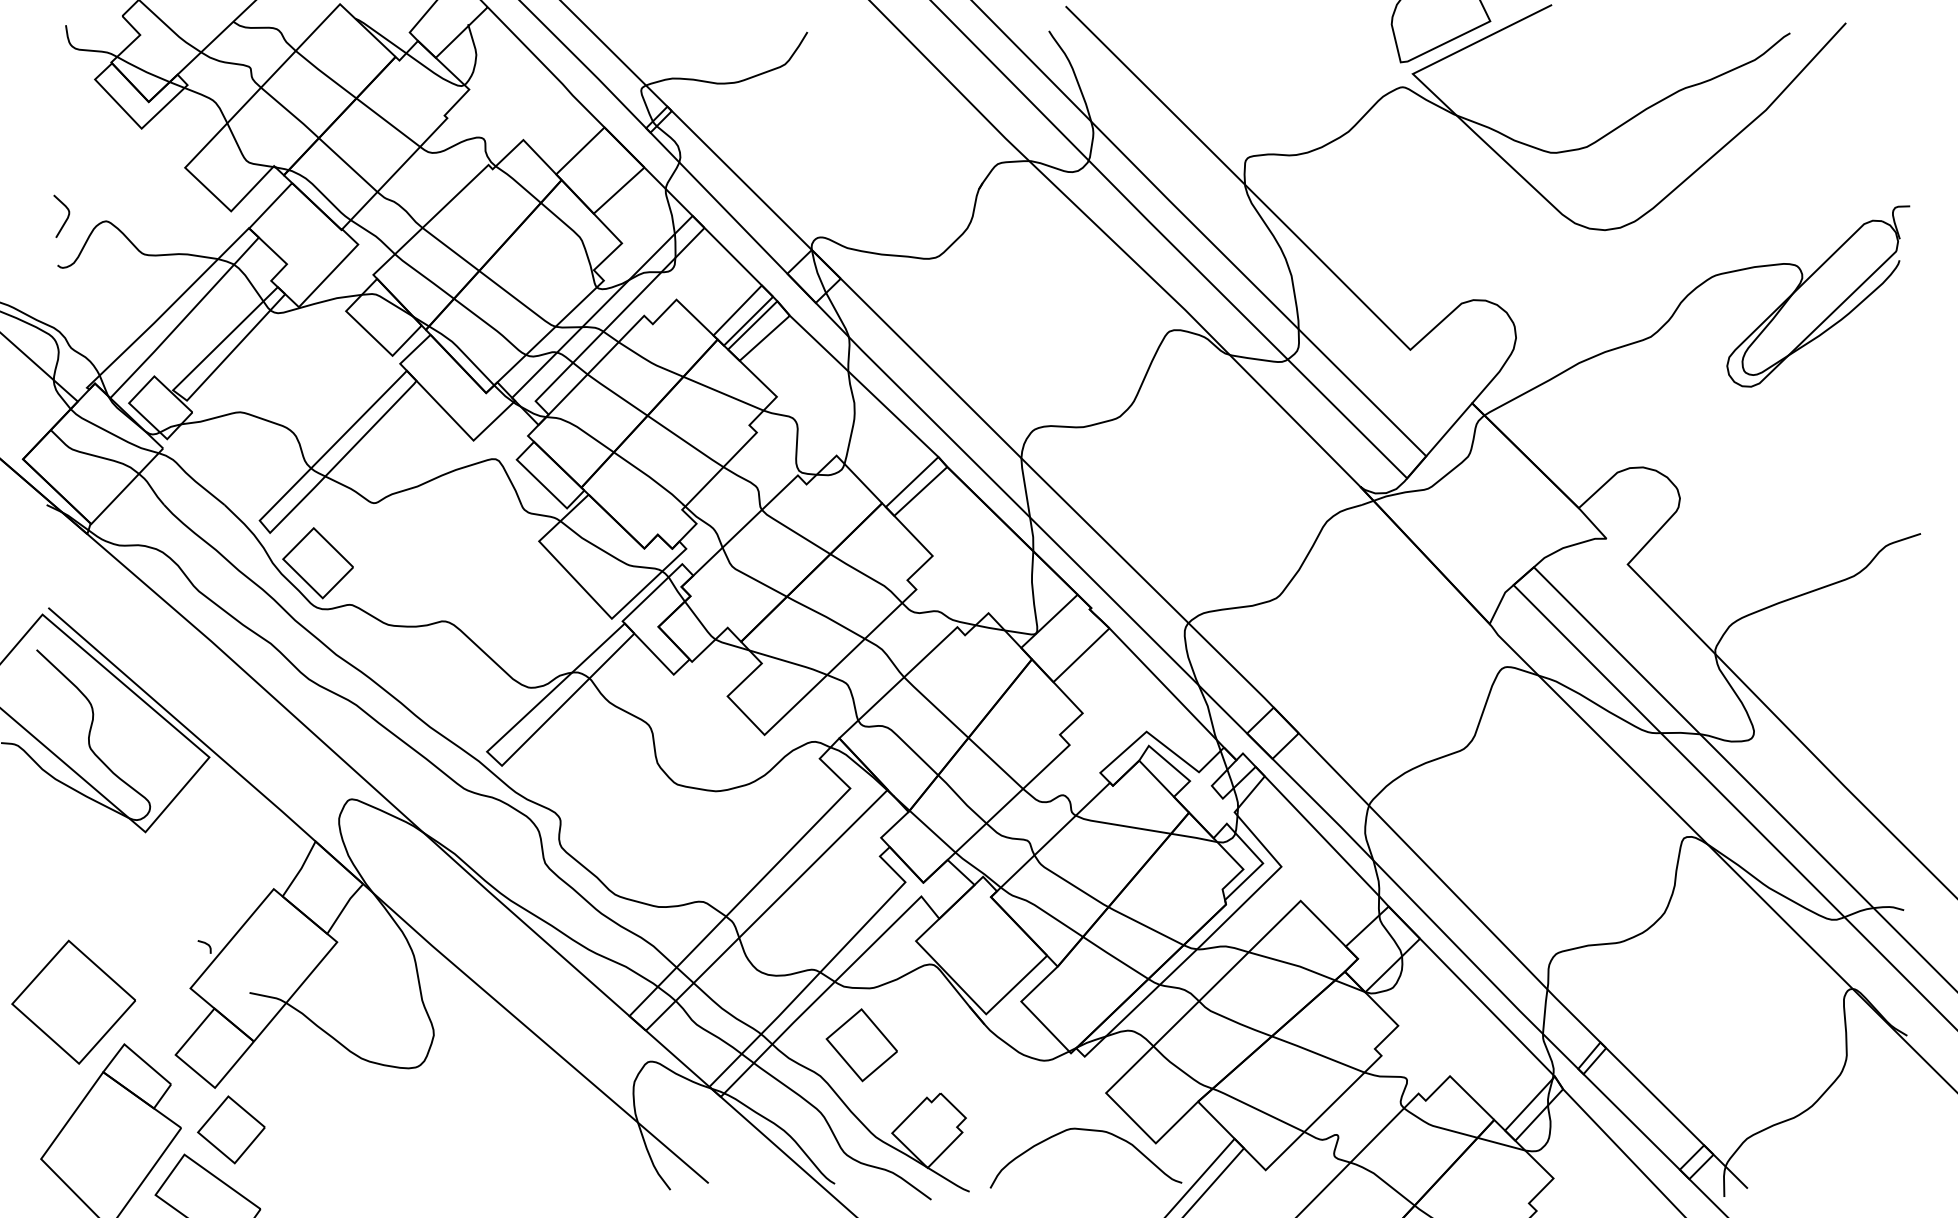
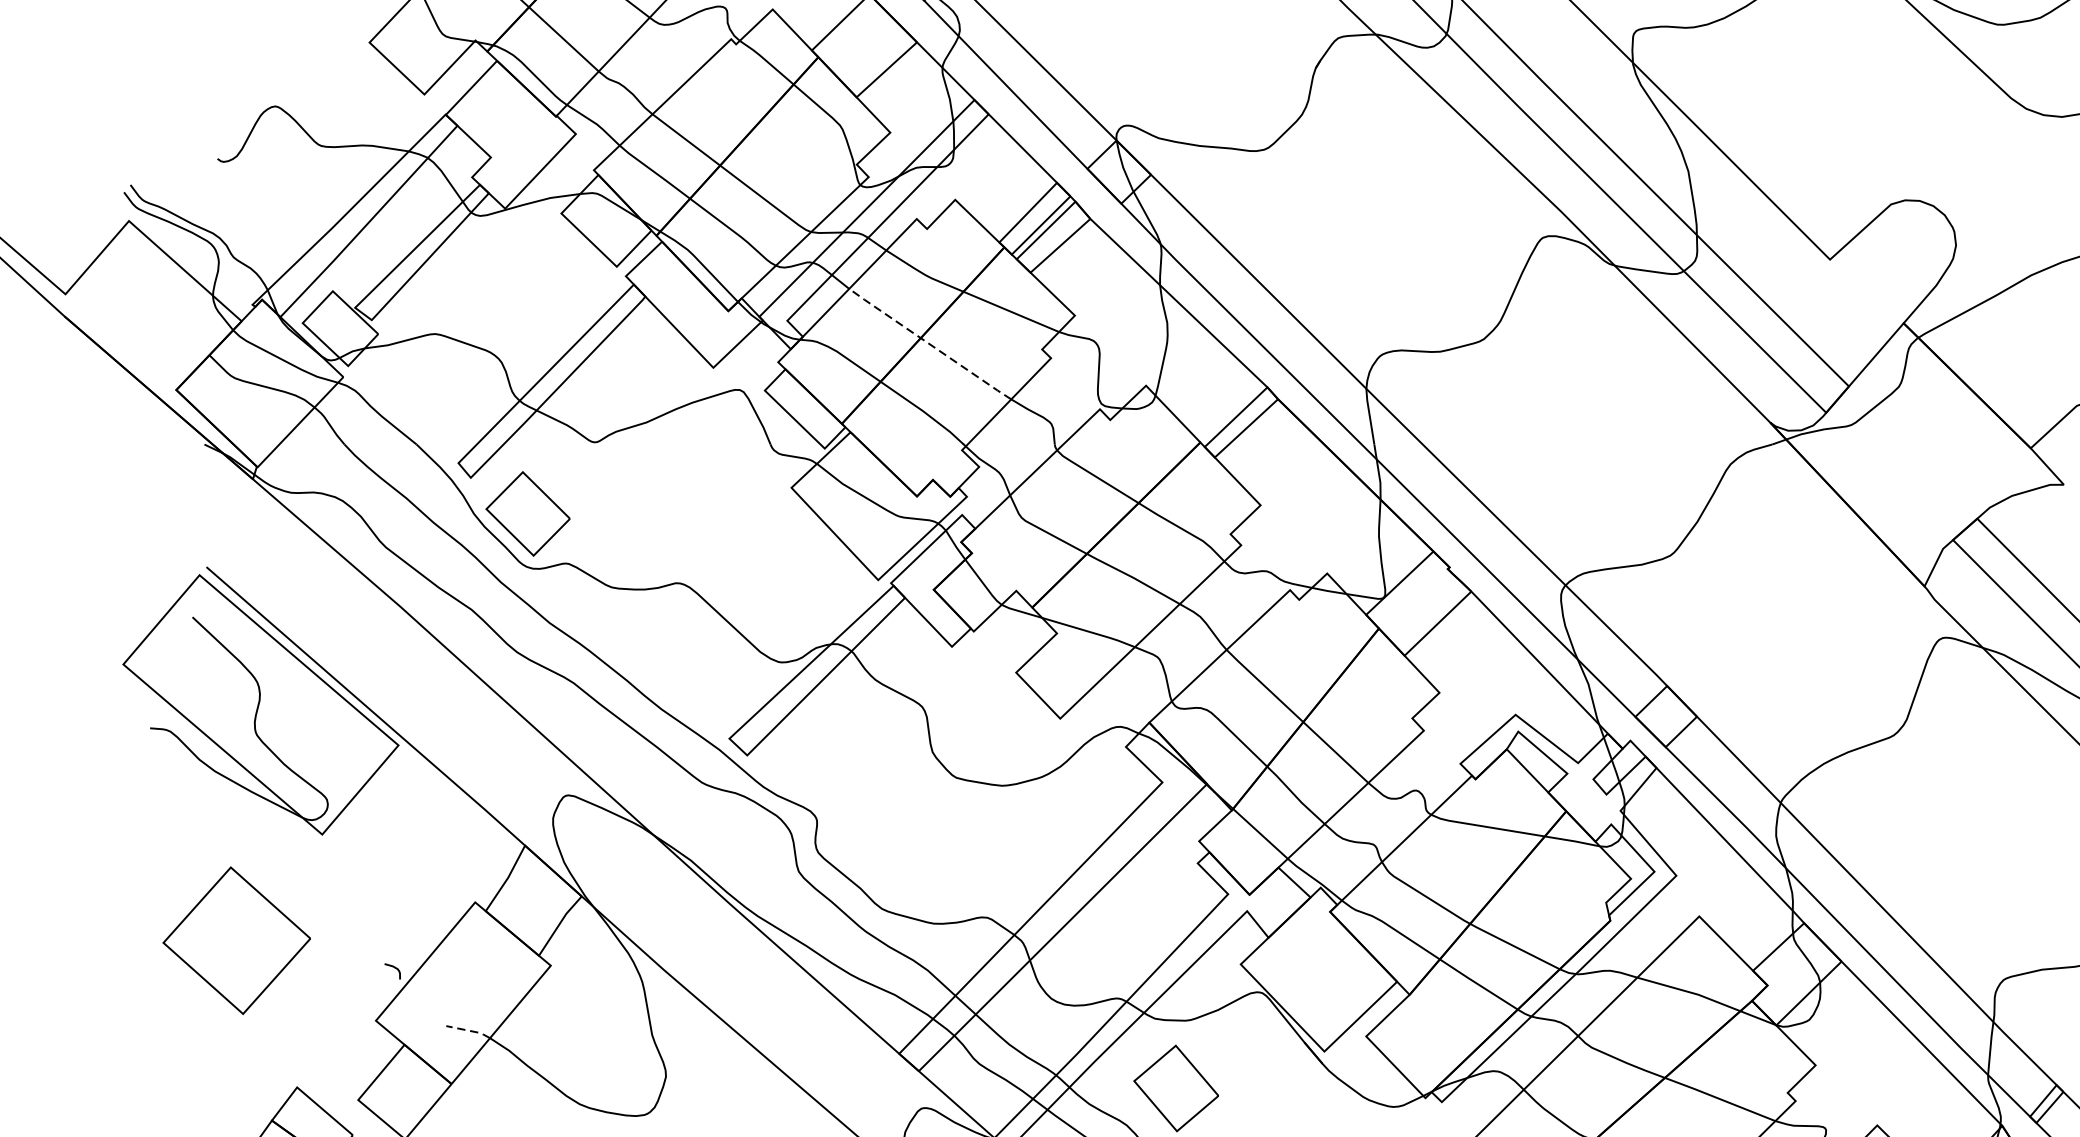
curve: (65, 219) -> (226, 104), removed
line: (655, 421) -> (930, 345), solid -> dashed
line: (269, 997) -> (470, 1031), solid -> dashed
part: (73, 1001) -> (236, 939), moved

